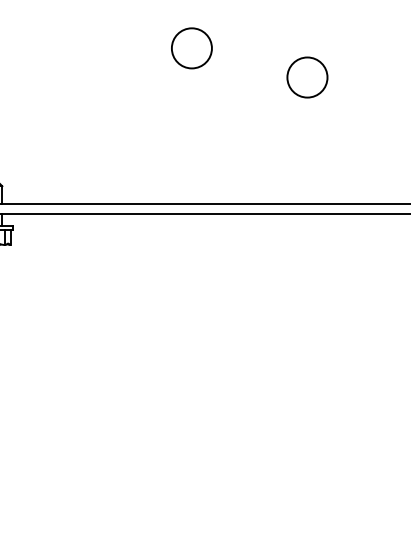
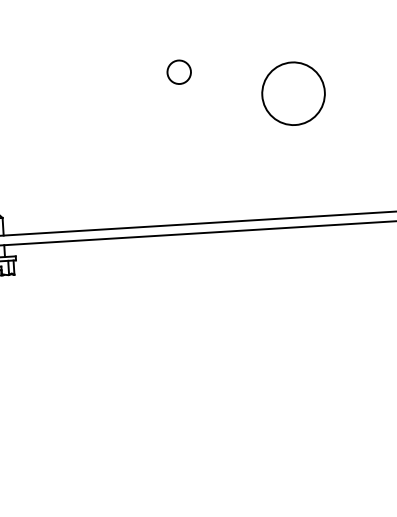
circle: (191, 48) -> (178, 72), size x0.6
circle: (307, 77) -> (293, 93), size x1.6

